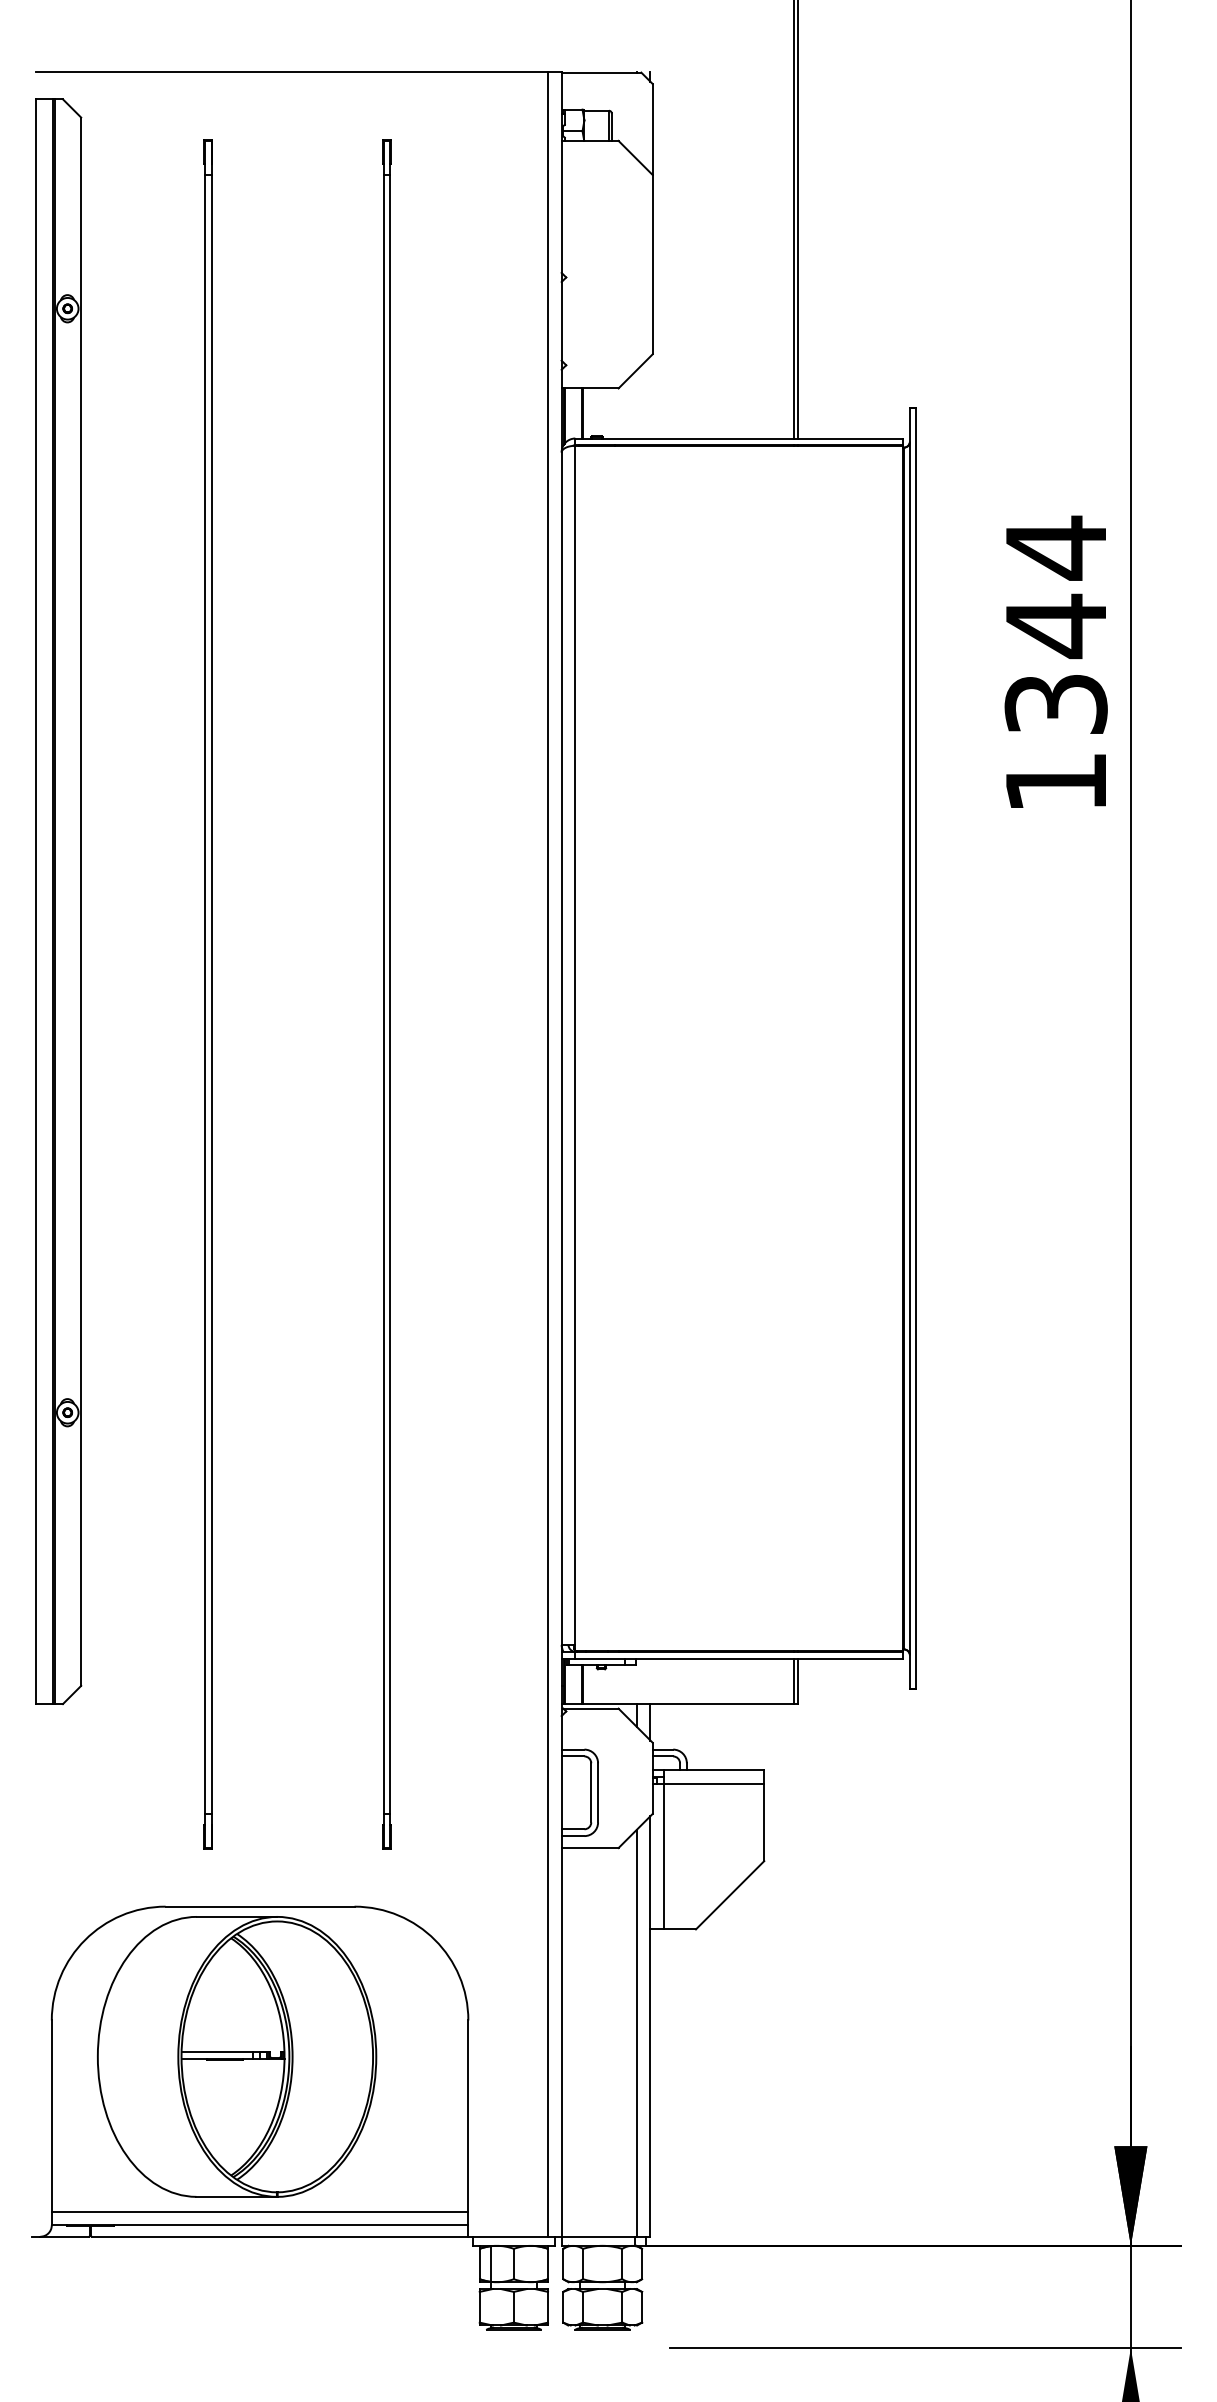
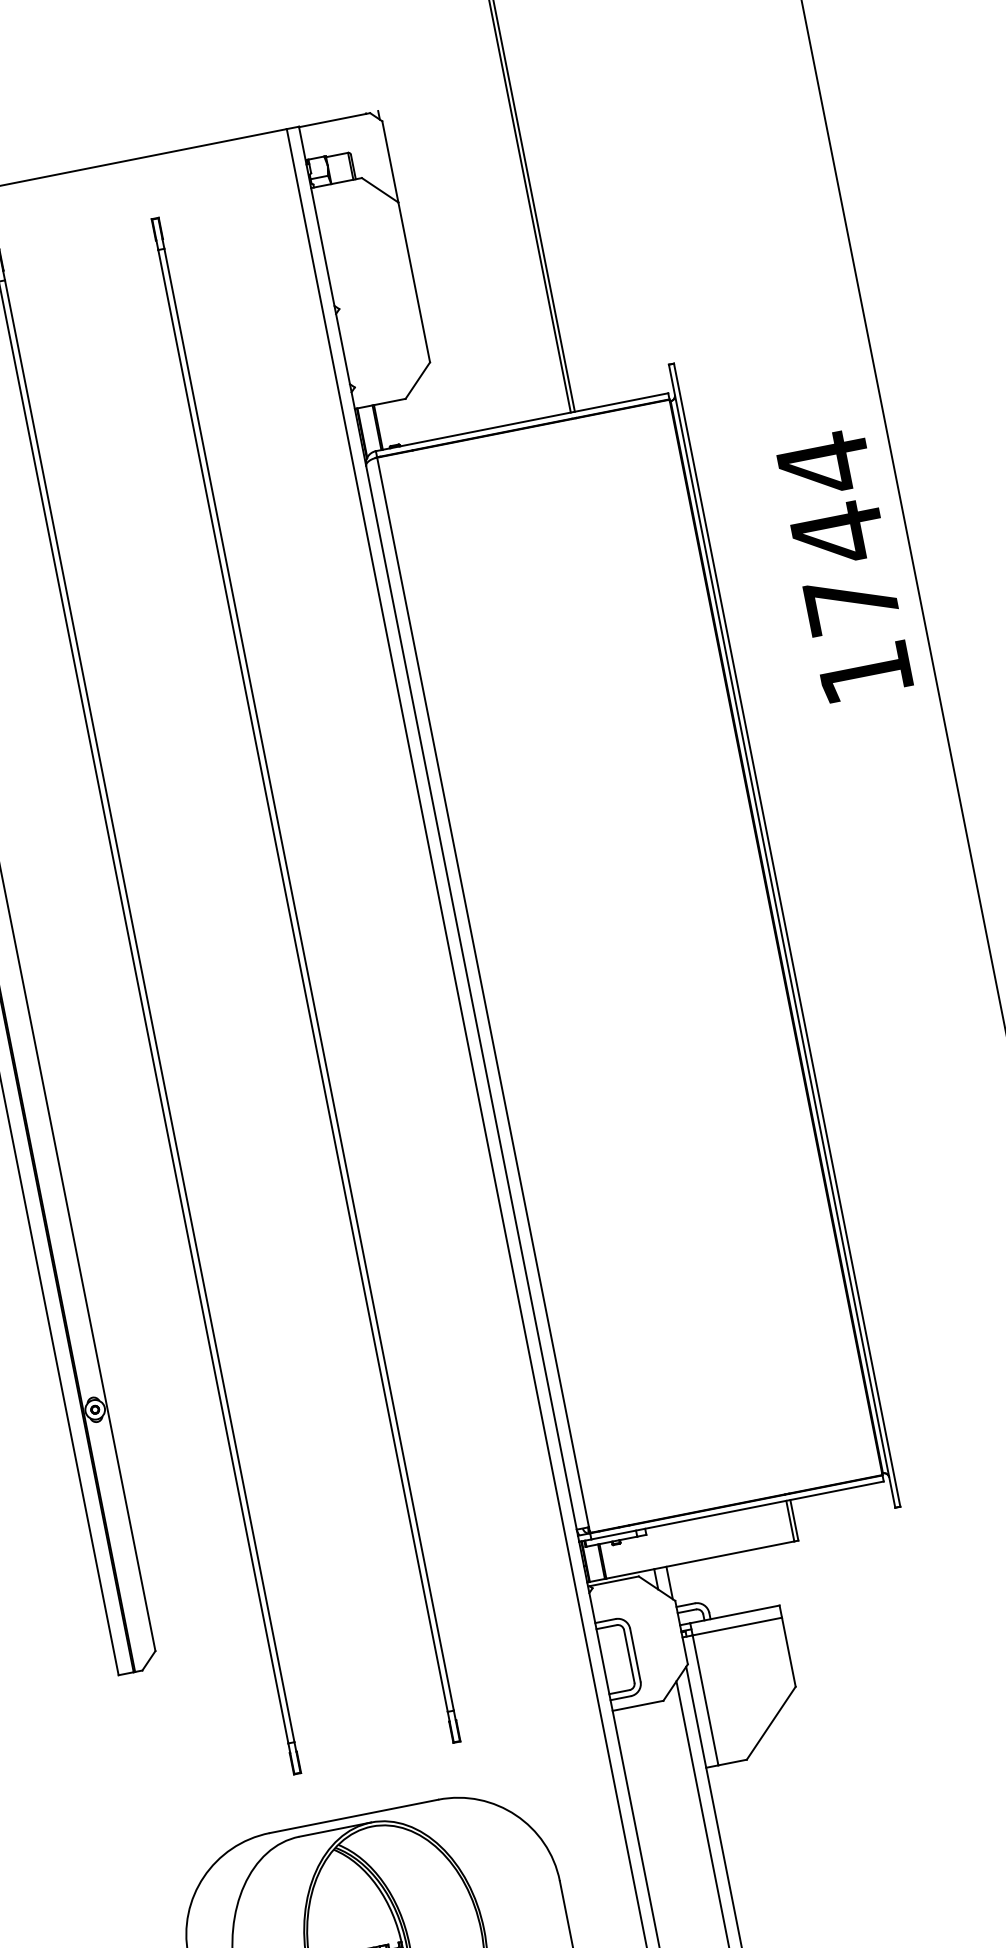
text: (1055, 704) -> (851, 603), 1344 -> 1744

